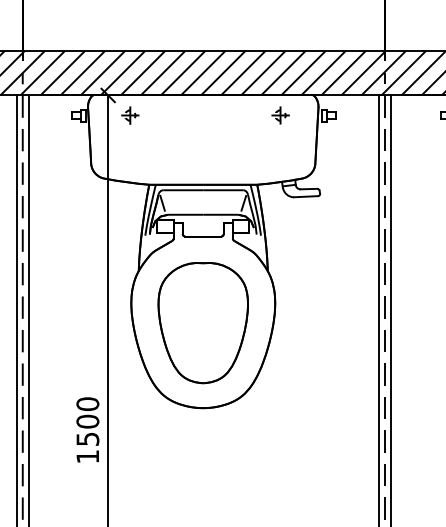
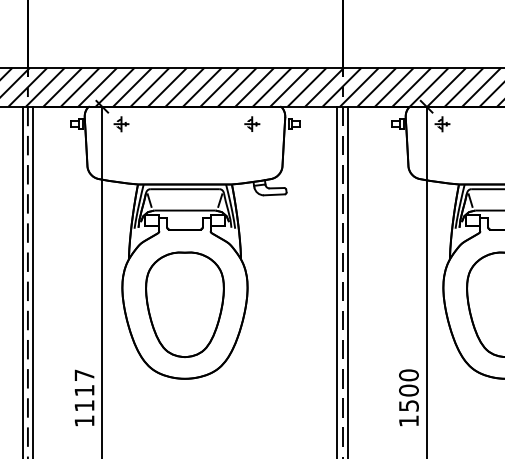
text: (87, 421) -> (84, 390), 1500 -> 1117

